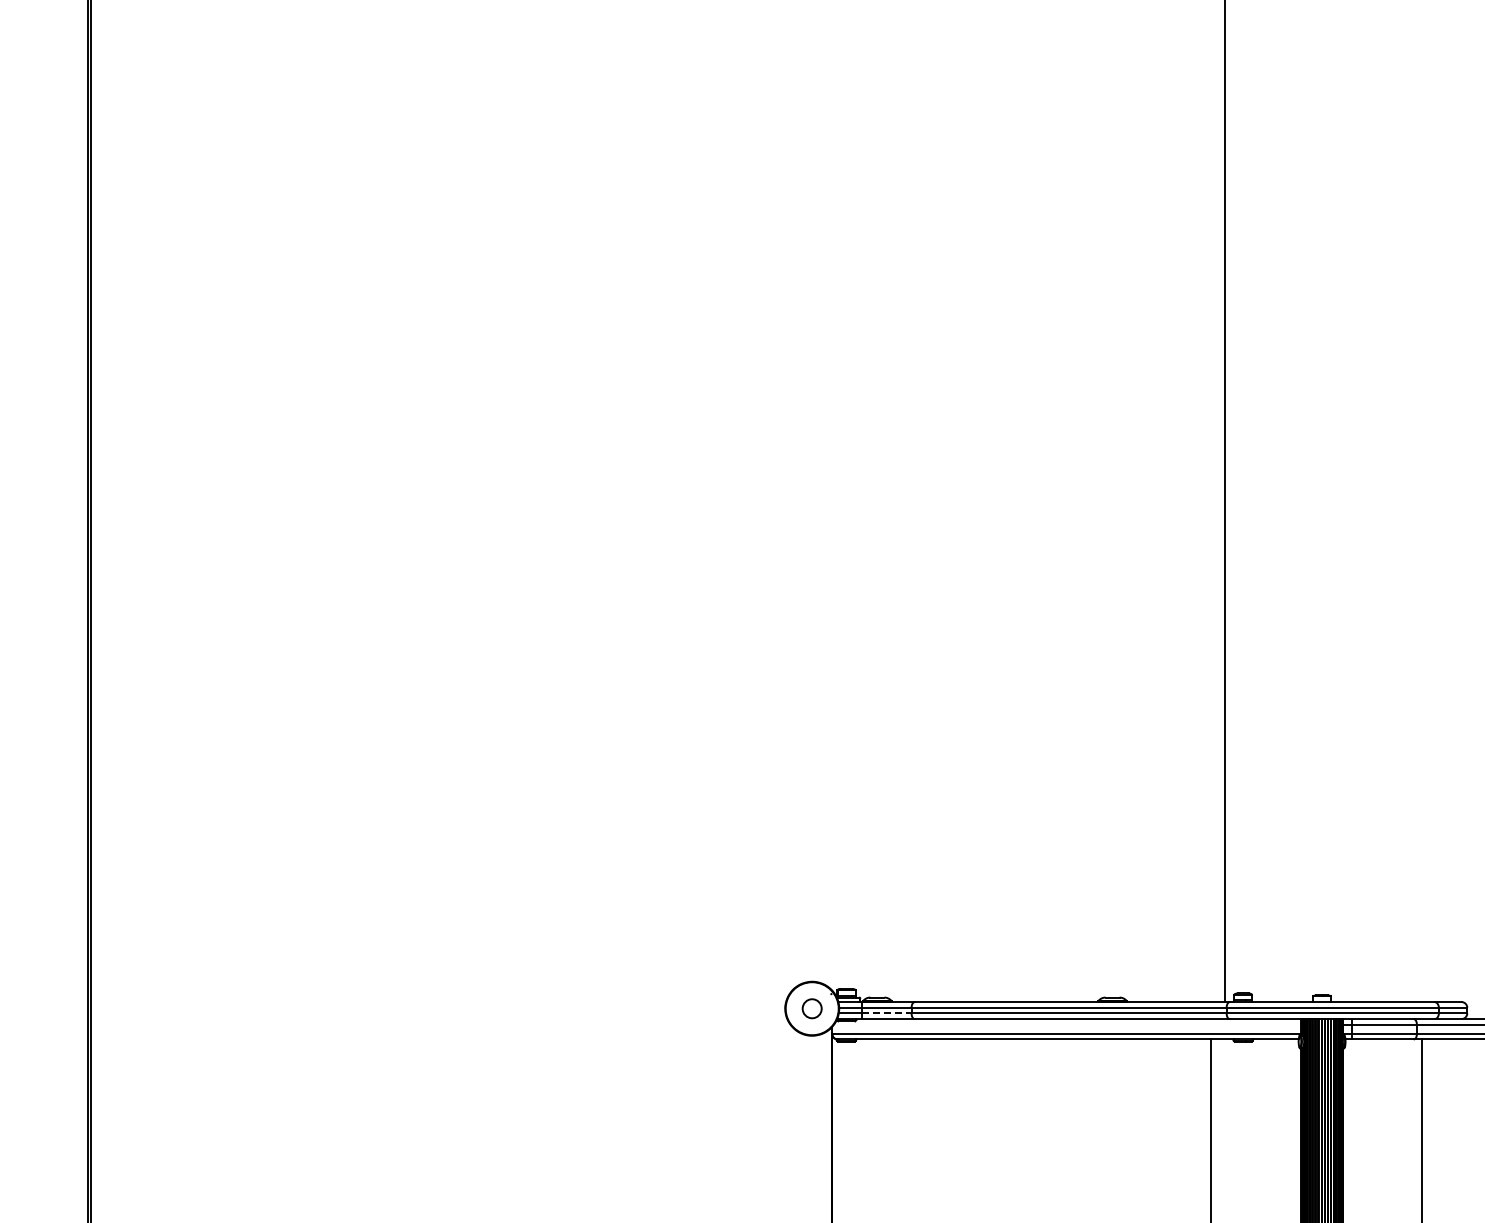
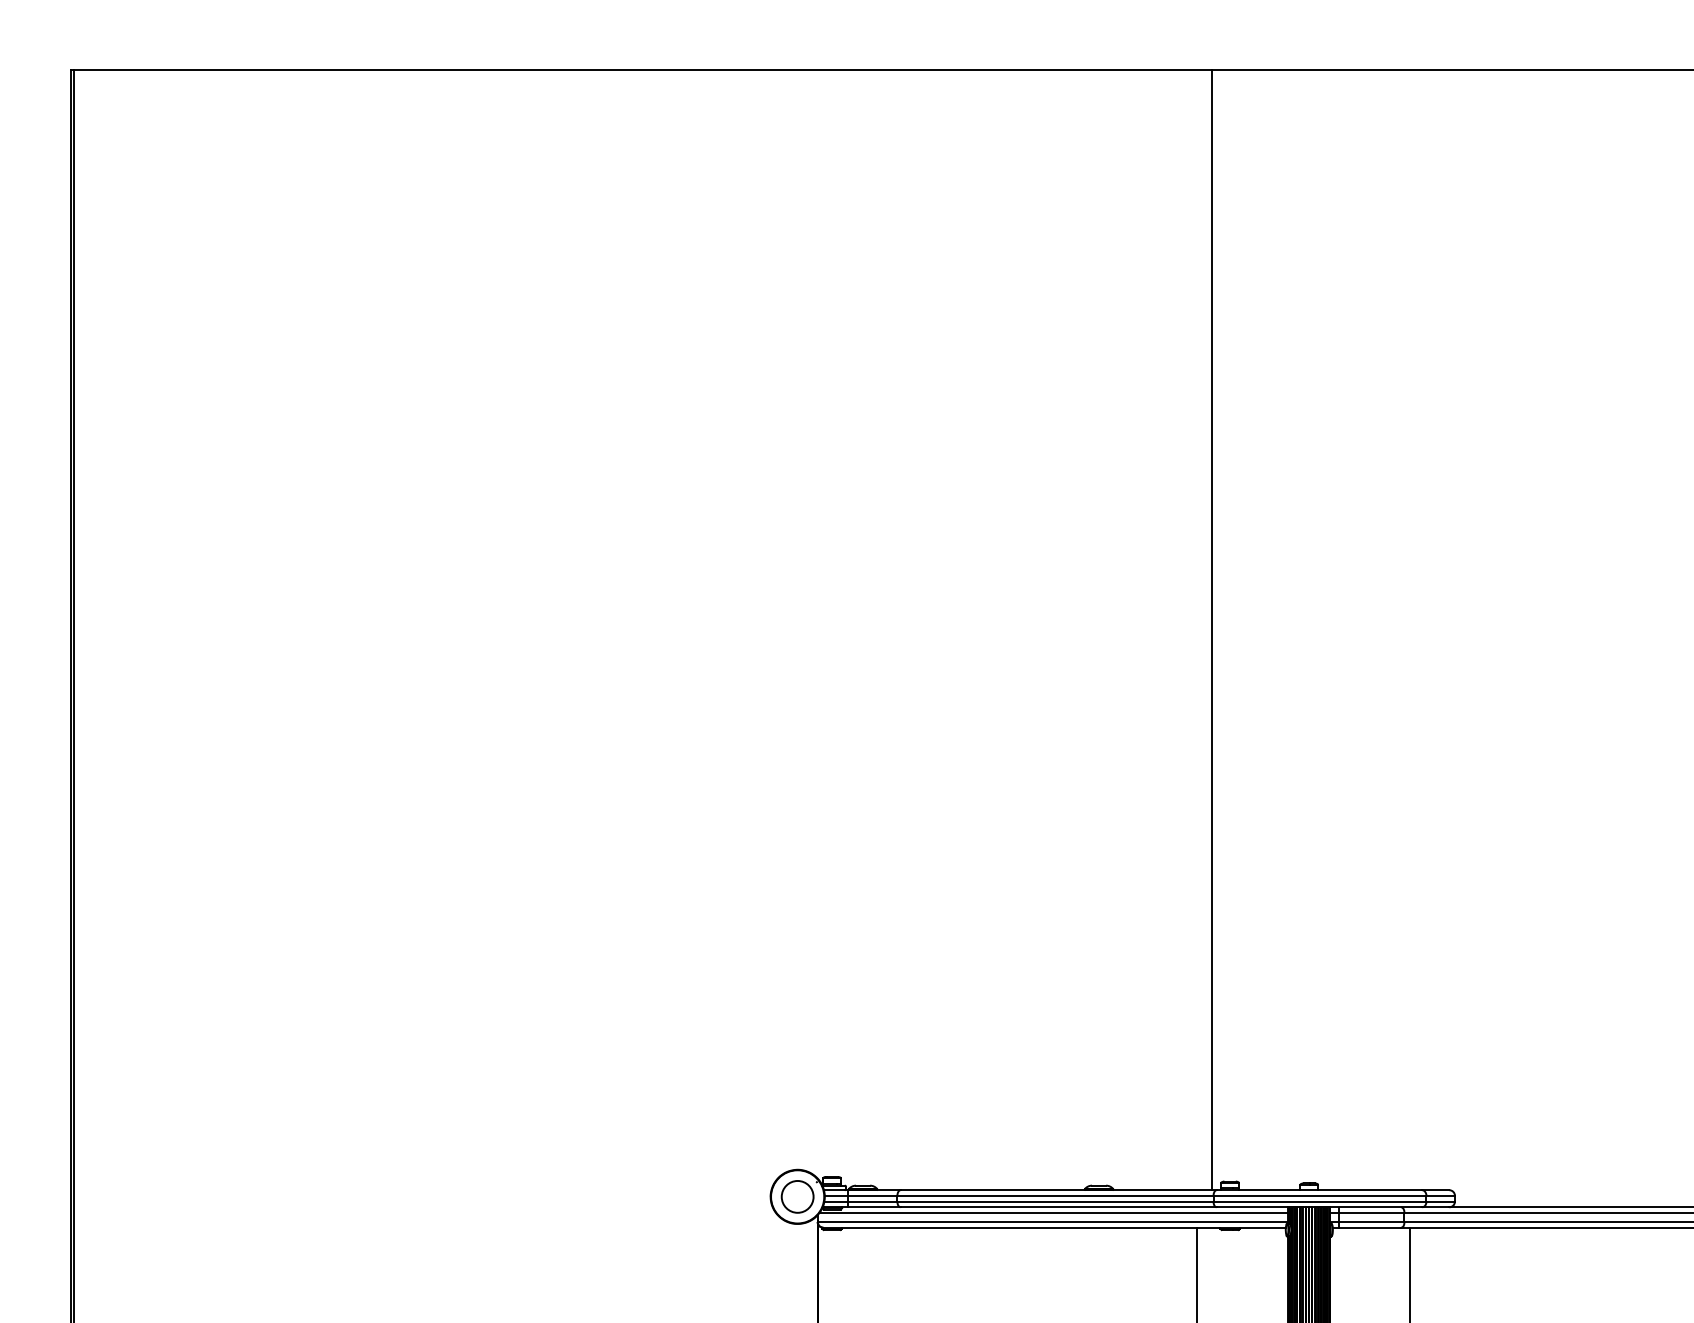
circle: (812, 1008) -> (797, 1196), size x1.67
line: (886, 1013) -> (872, 1201), dashed -> solid
line: (1067, 1024) -> (1053, 1212), added

